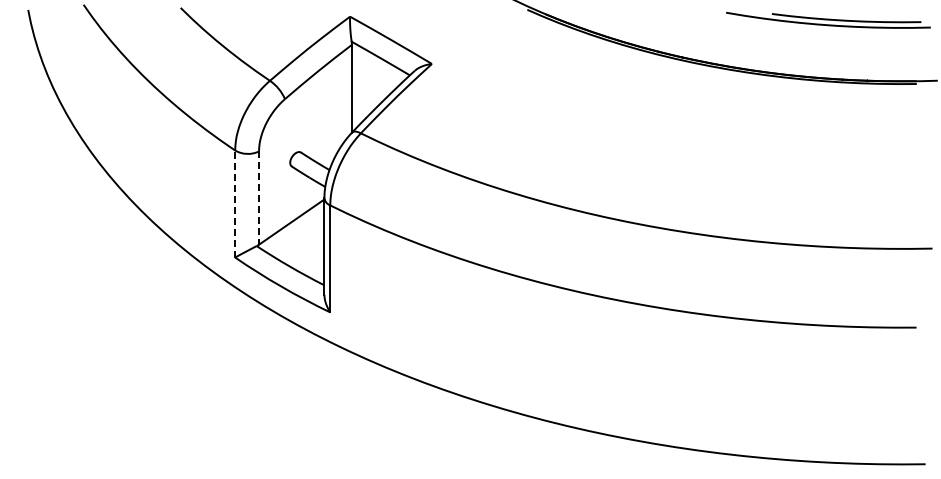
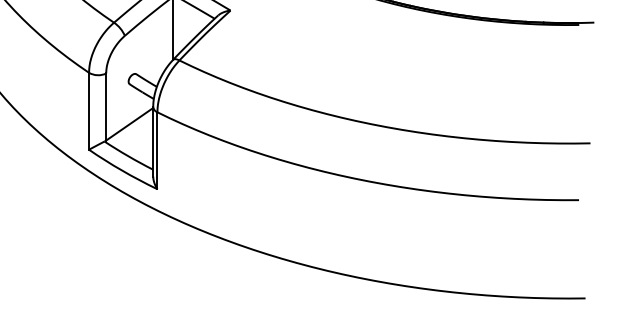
line: (259, 198) -> (106, 107), dashed -> solid
line: (235, 203) -> (89, 110), dashed -> solid

